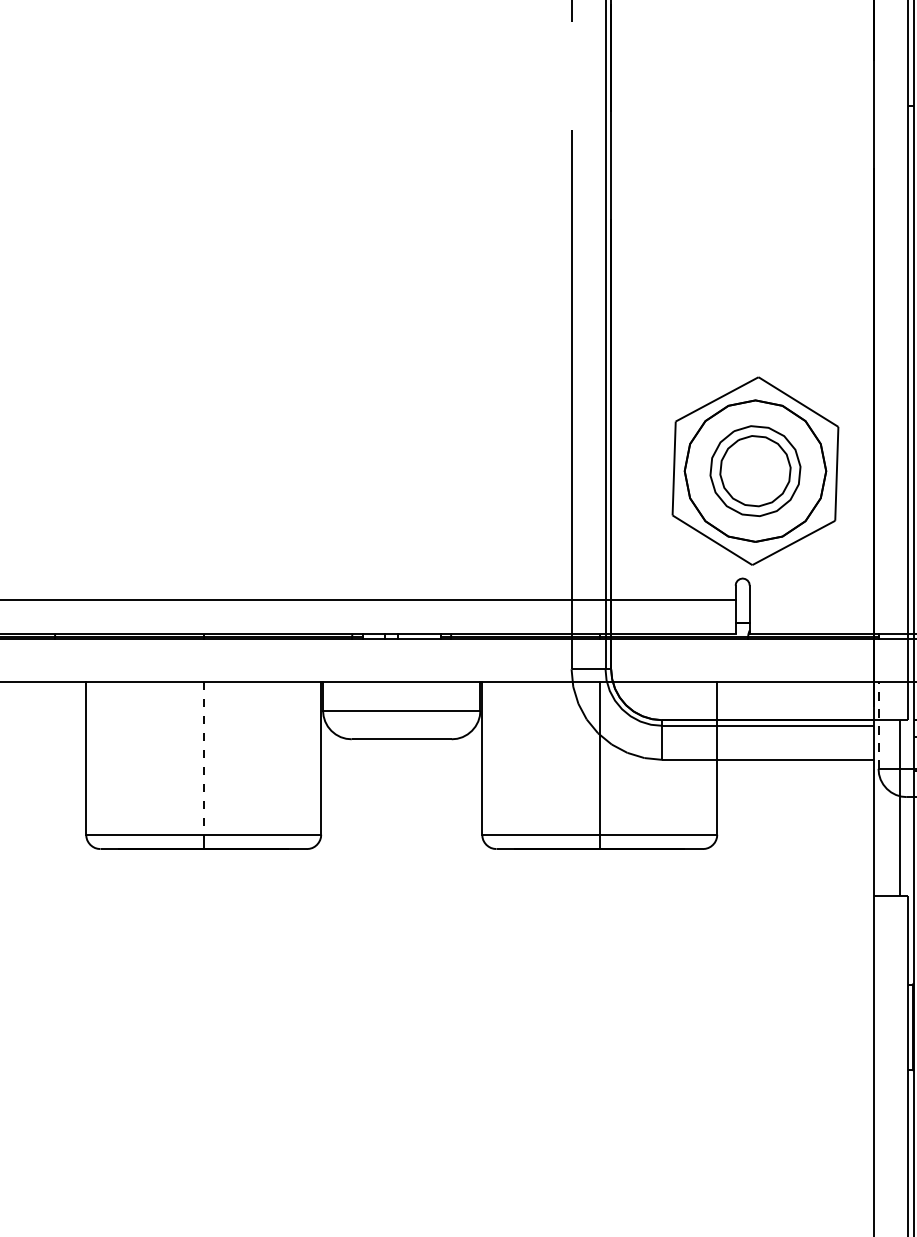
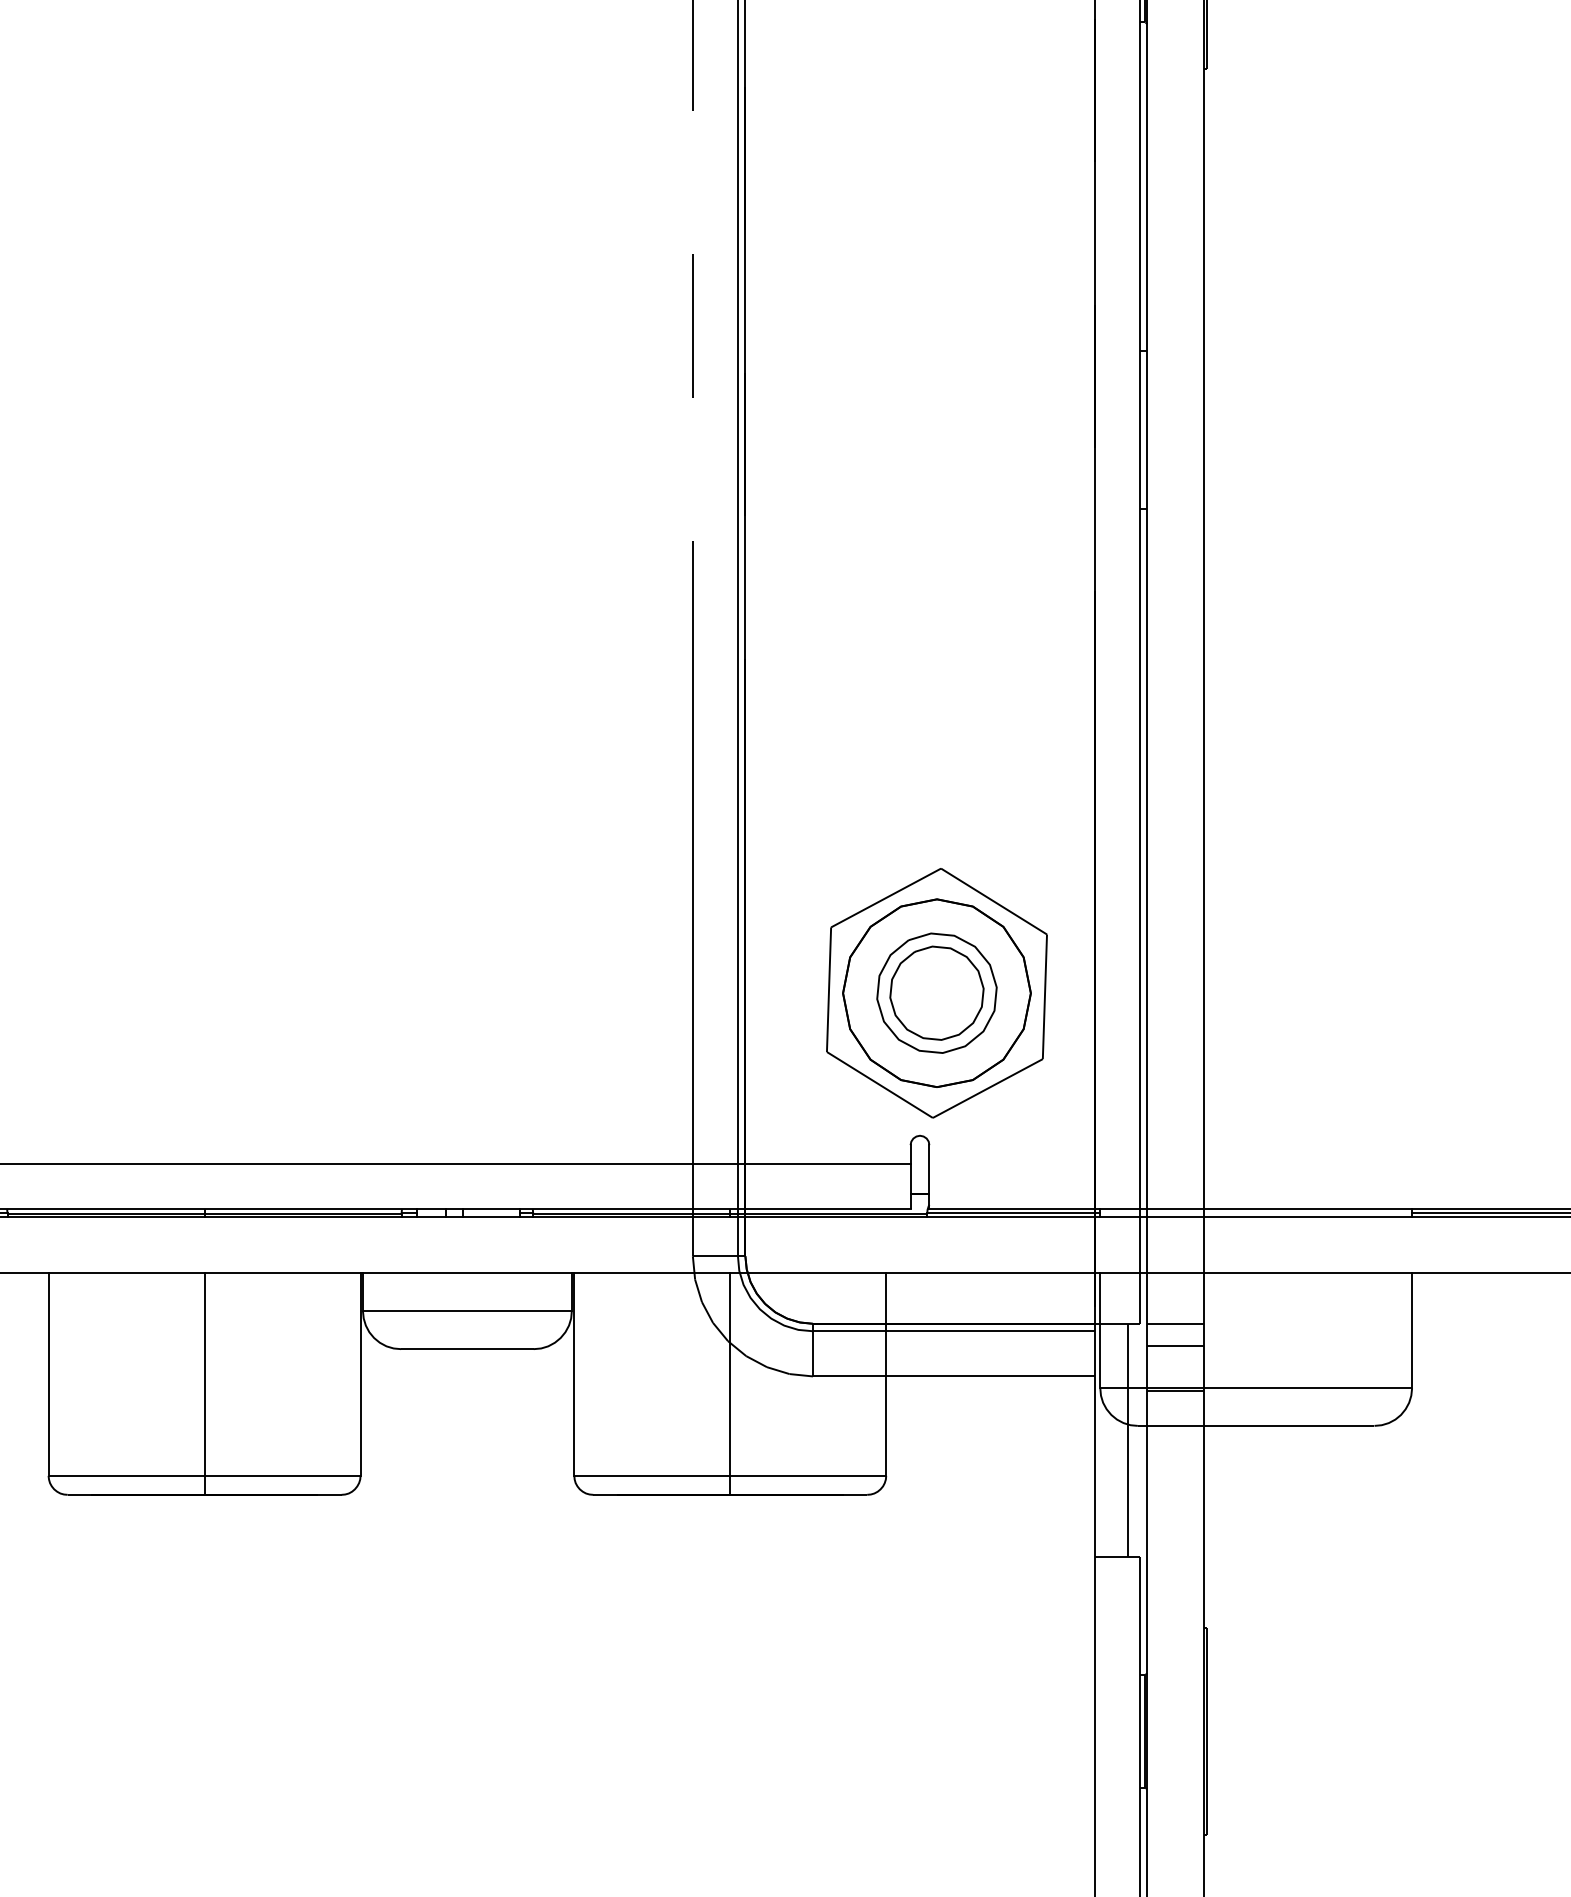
line: (878, 725) -> (1100, 1330), dashed -> solid
line: (203, 758) -> (204, 1374), dashed -> solid

